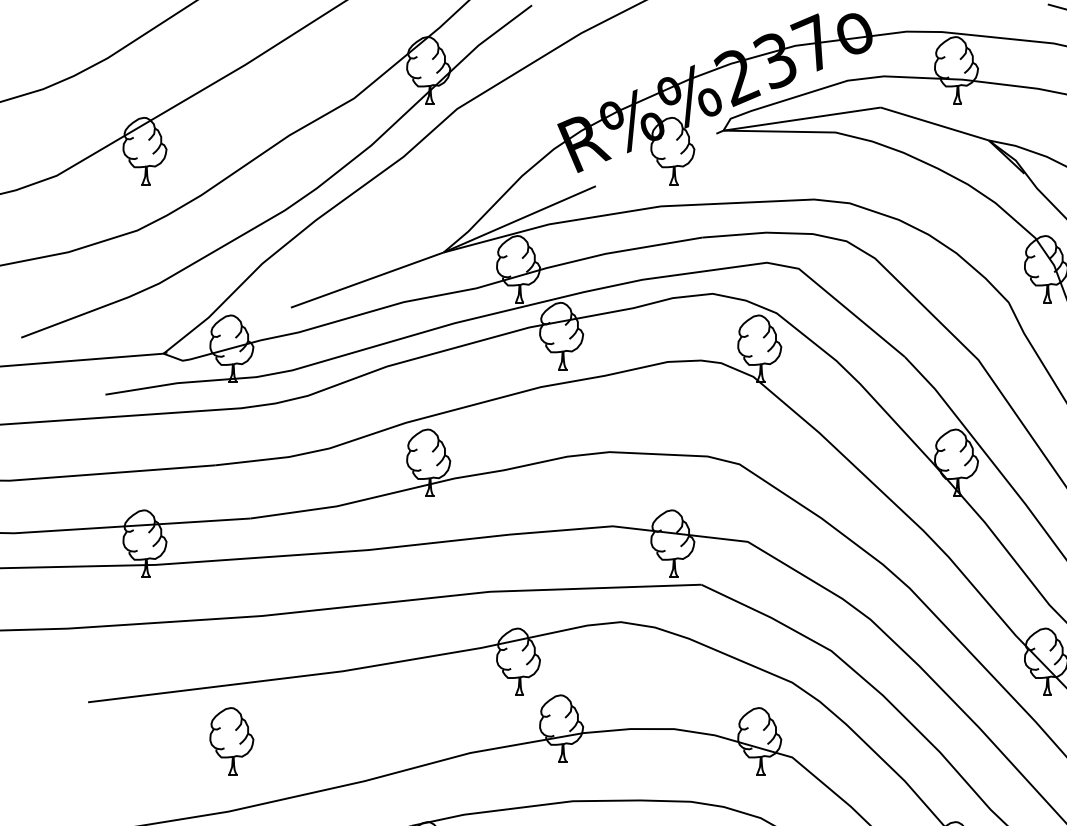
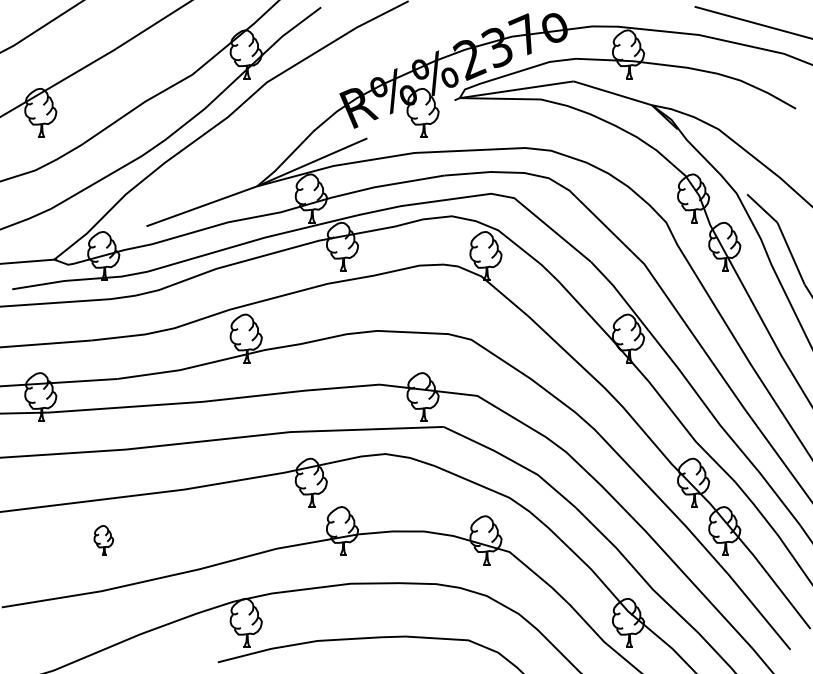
part: (231, 741) -> (103, 540), size x0.6

